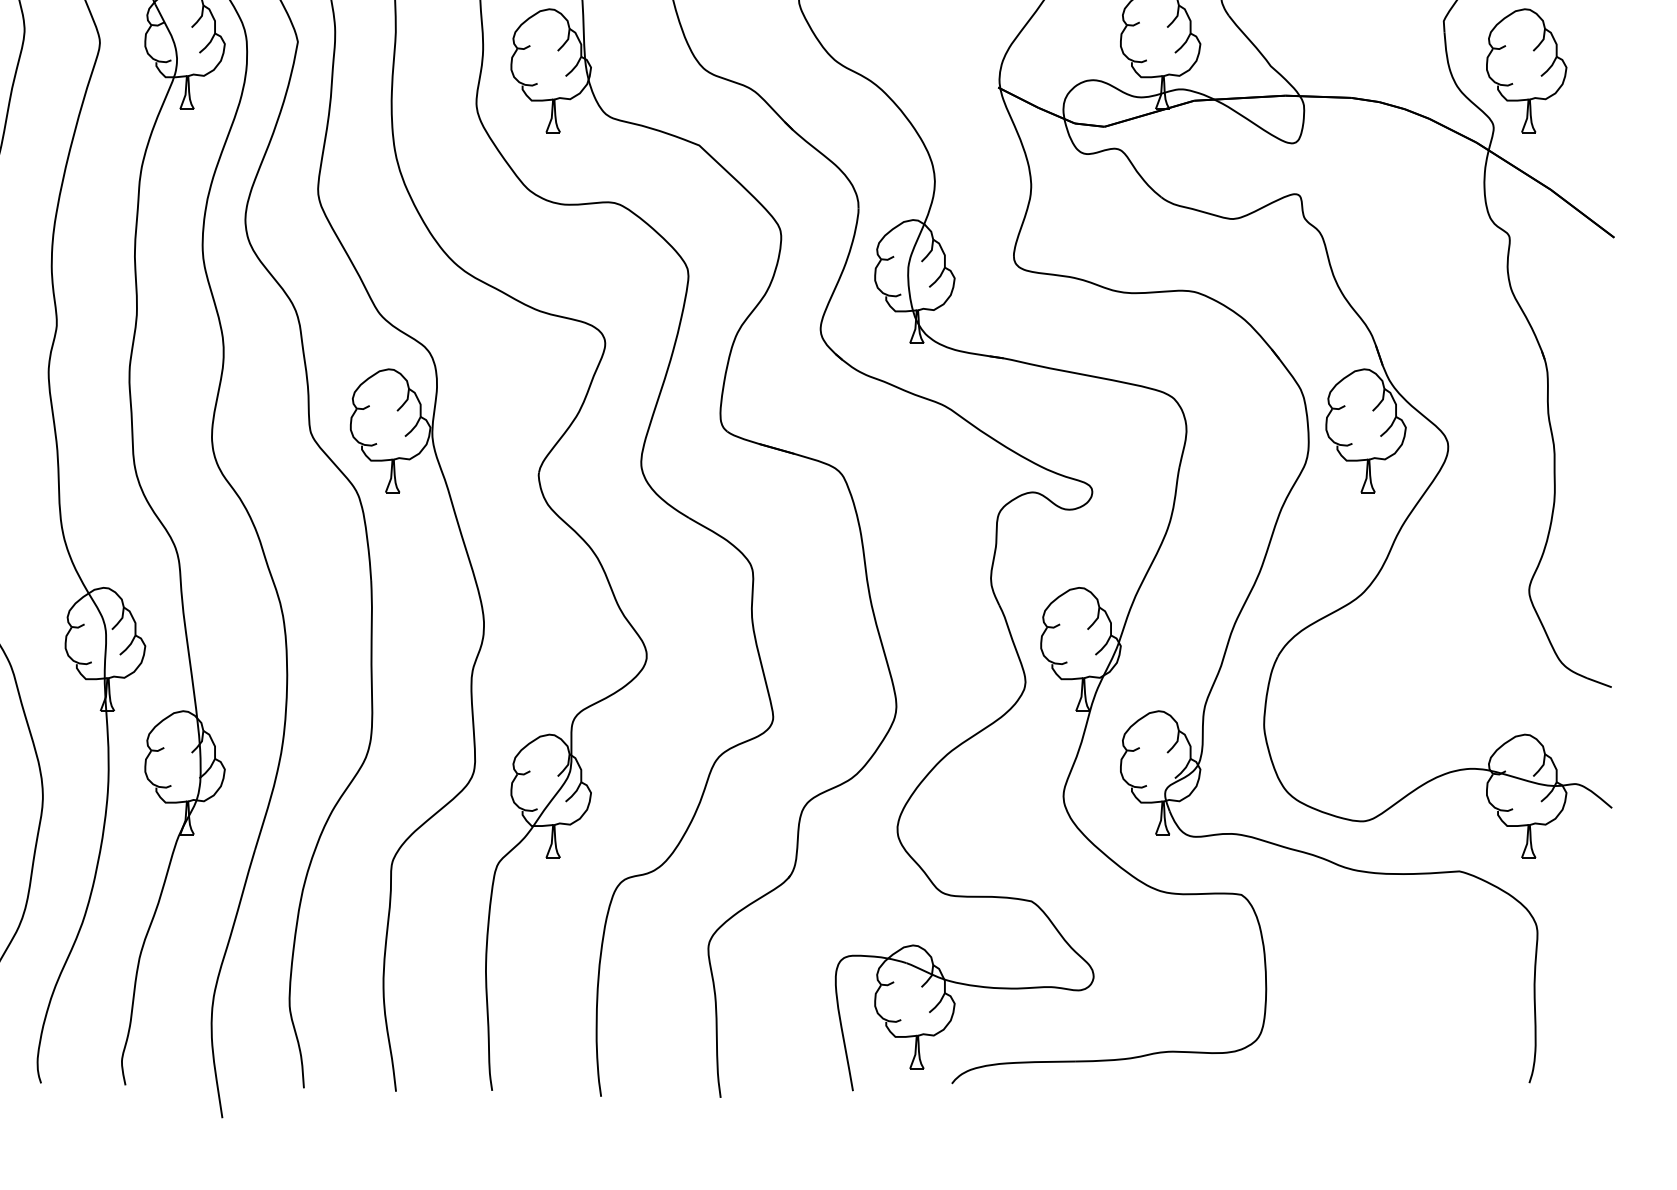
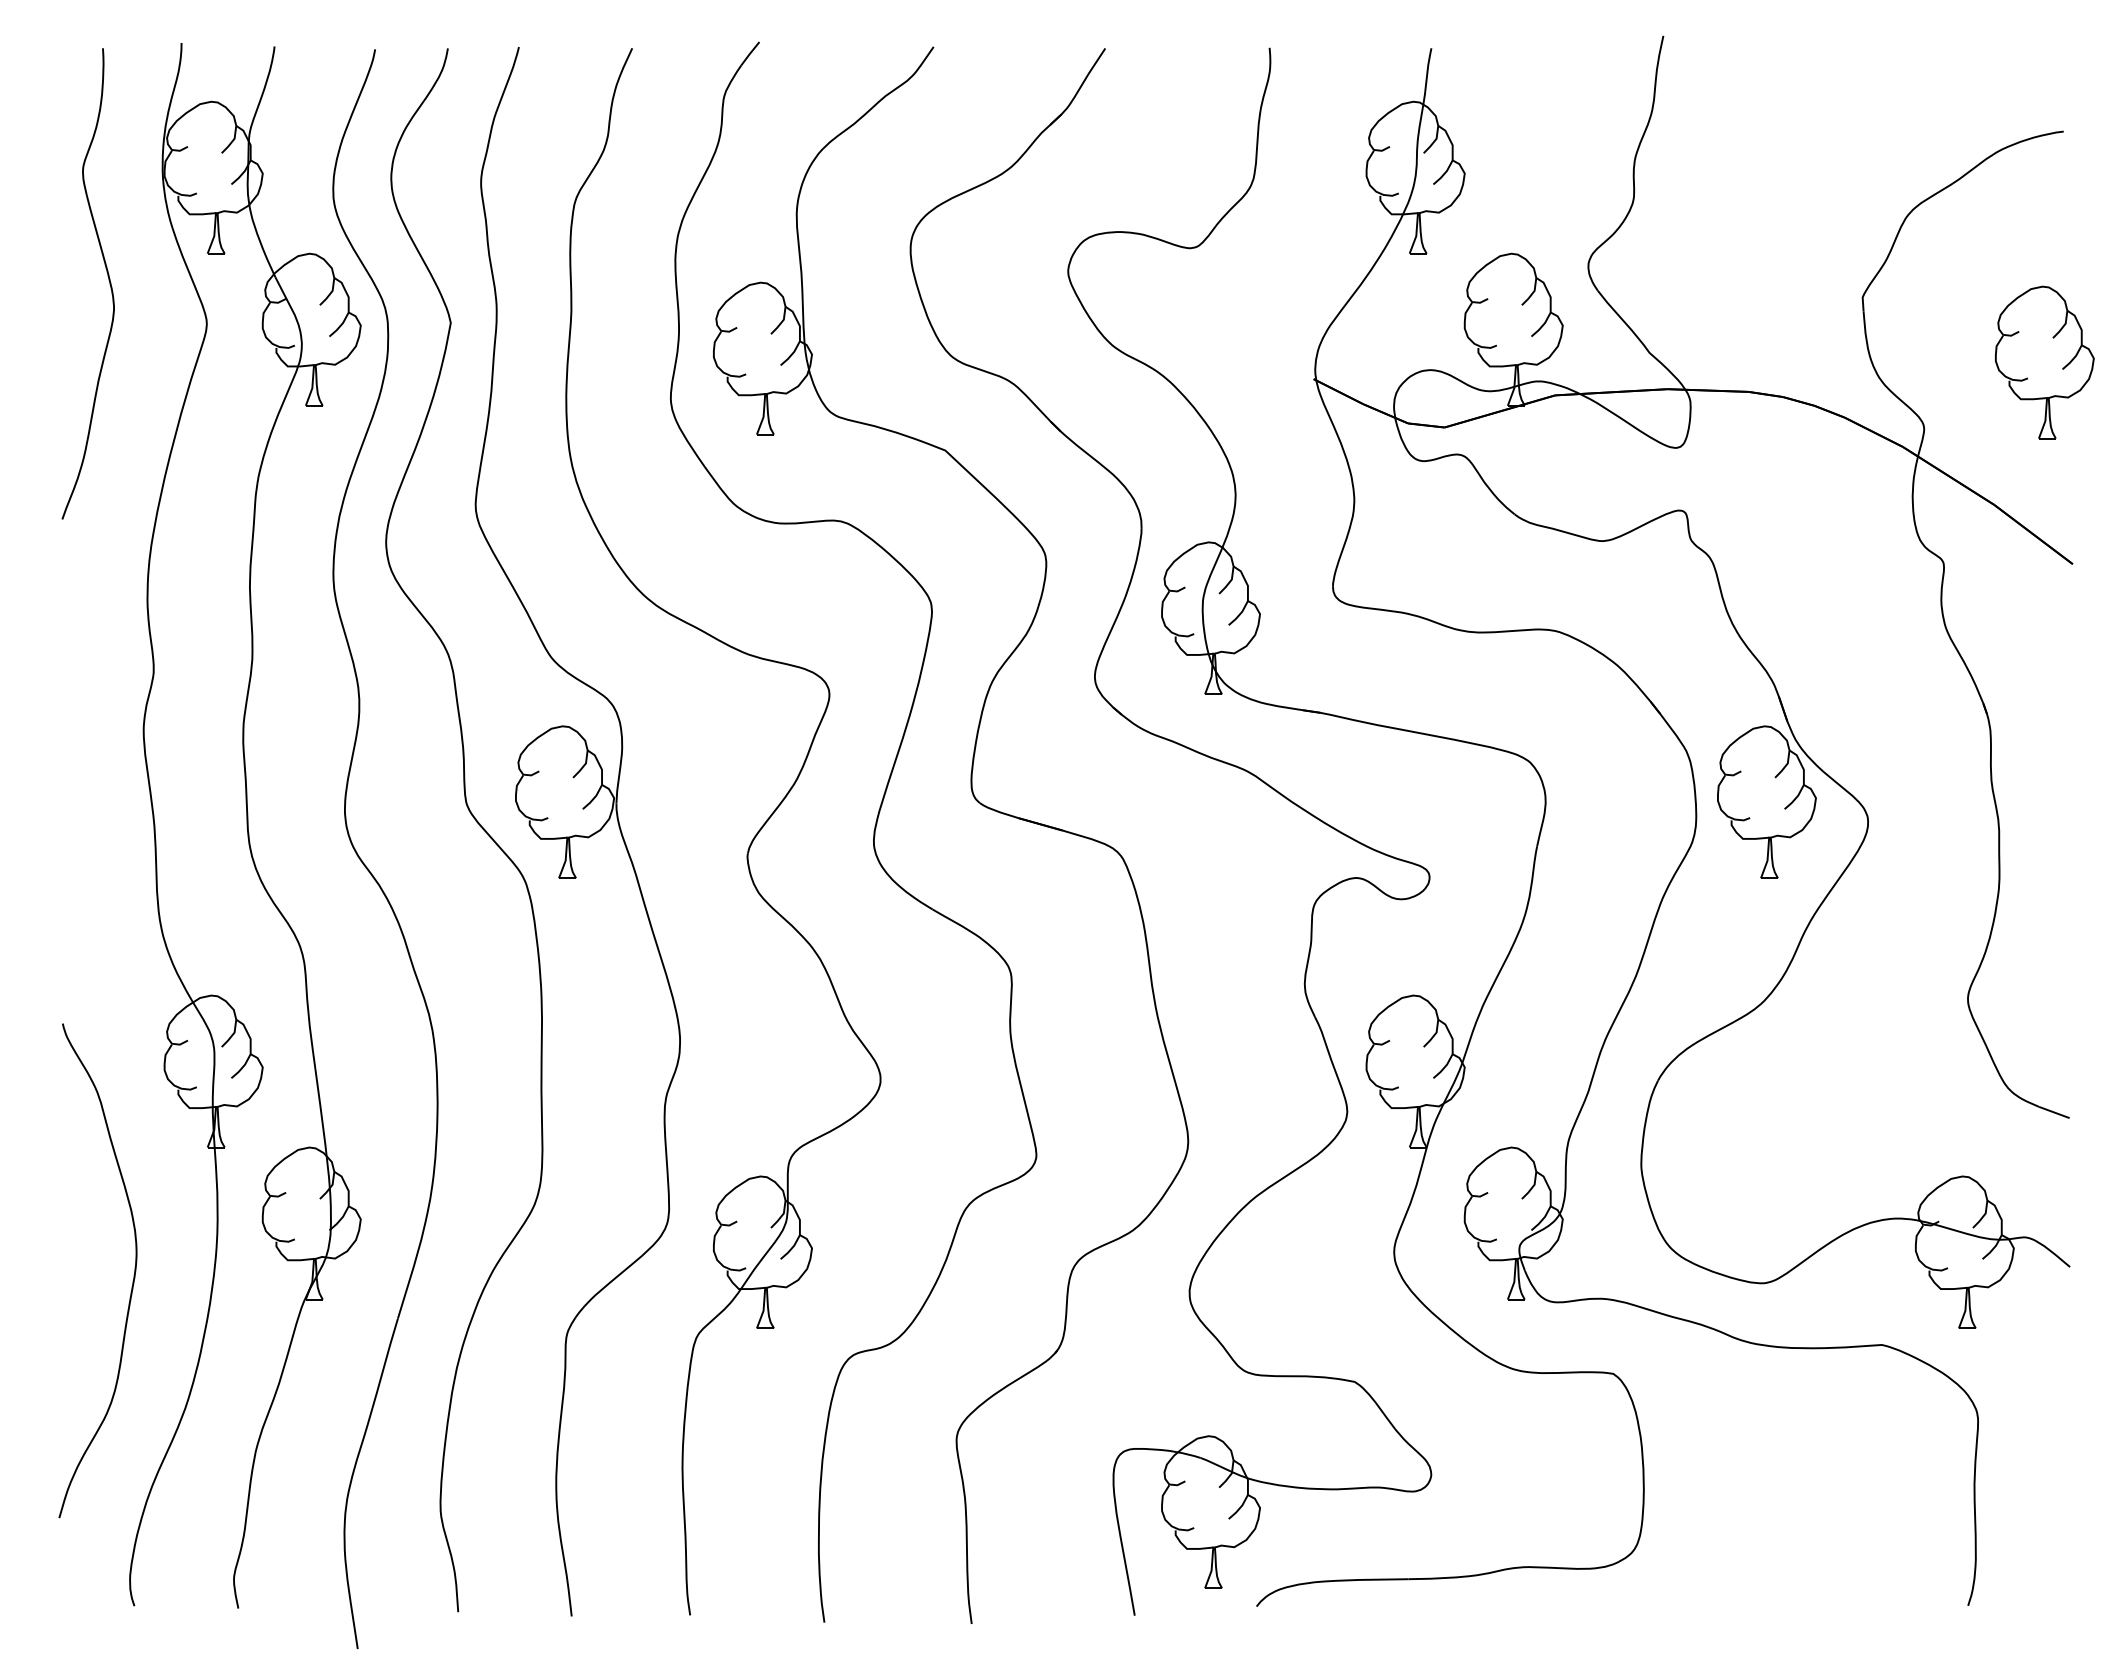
part: (1526, 70) -> (2044, 362), moved

